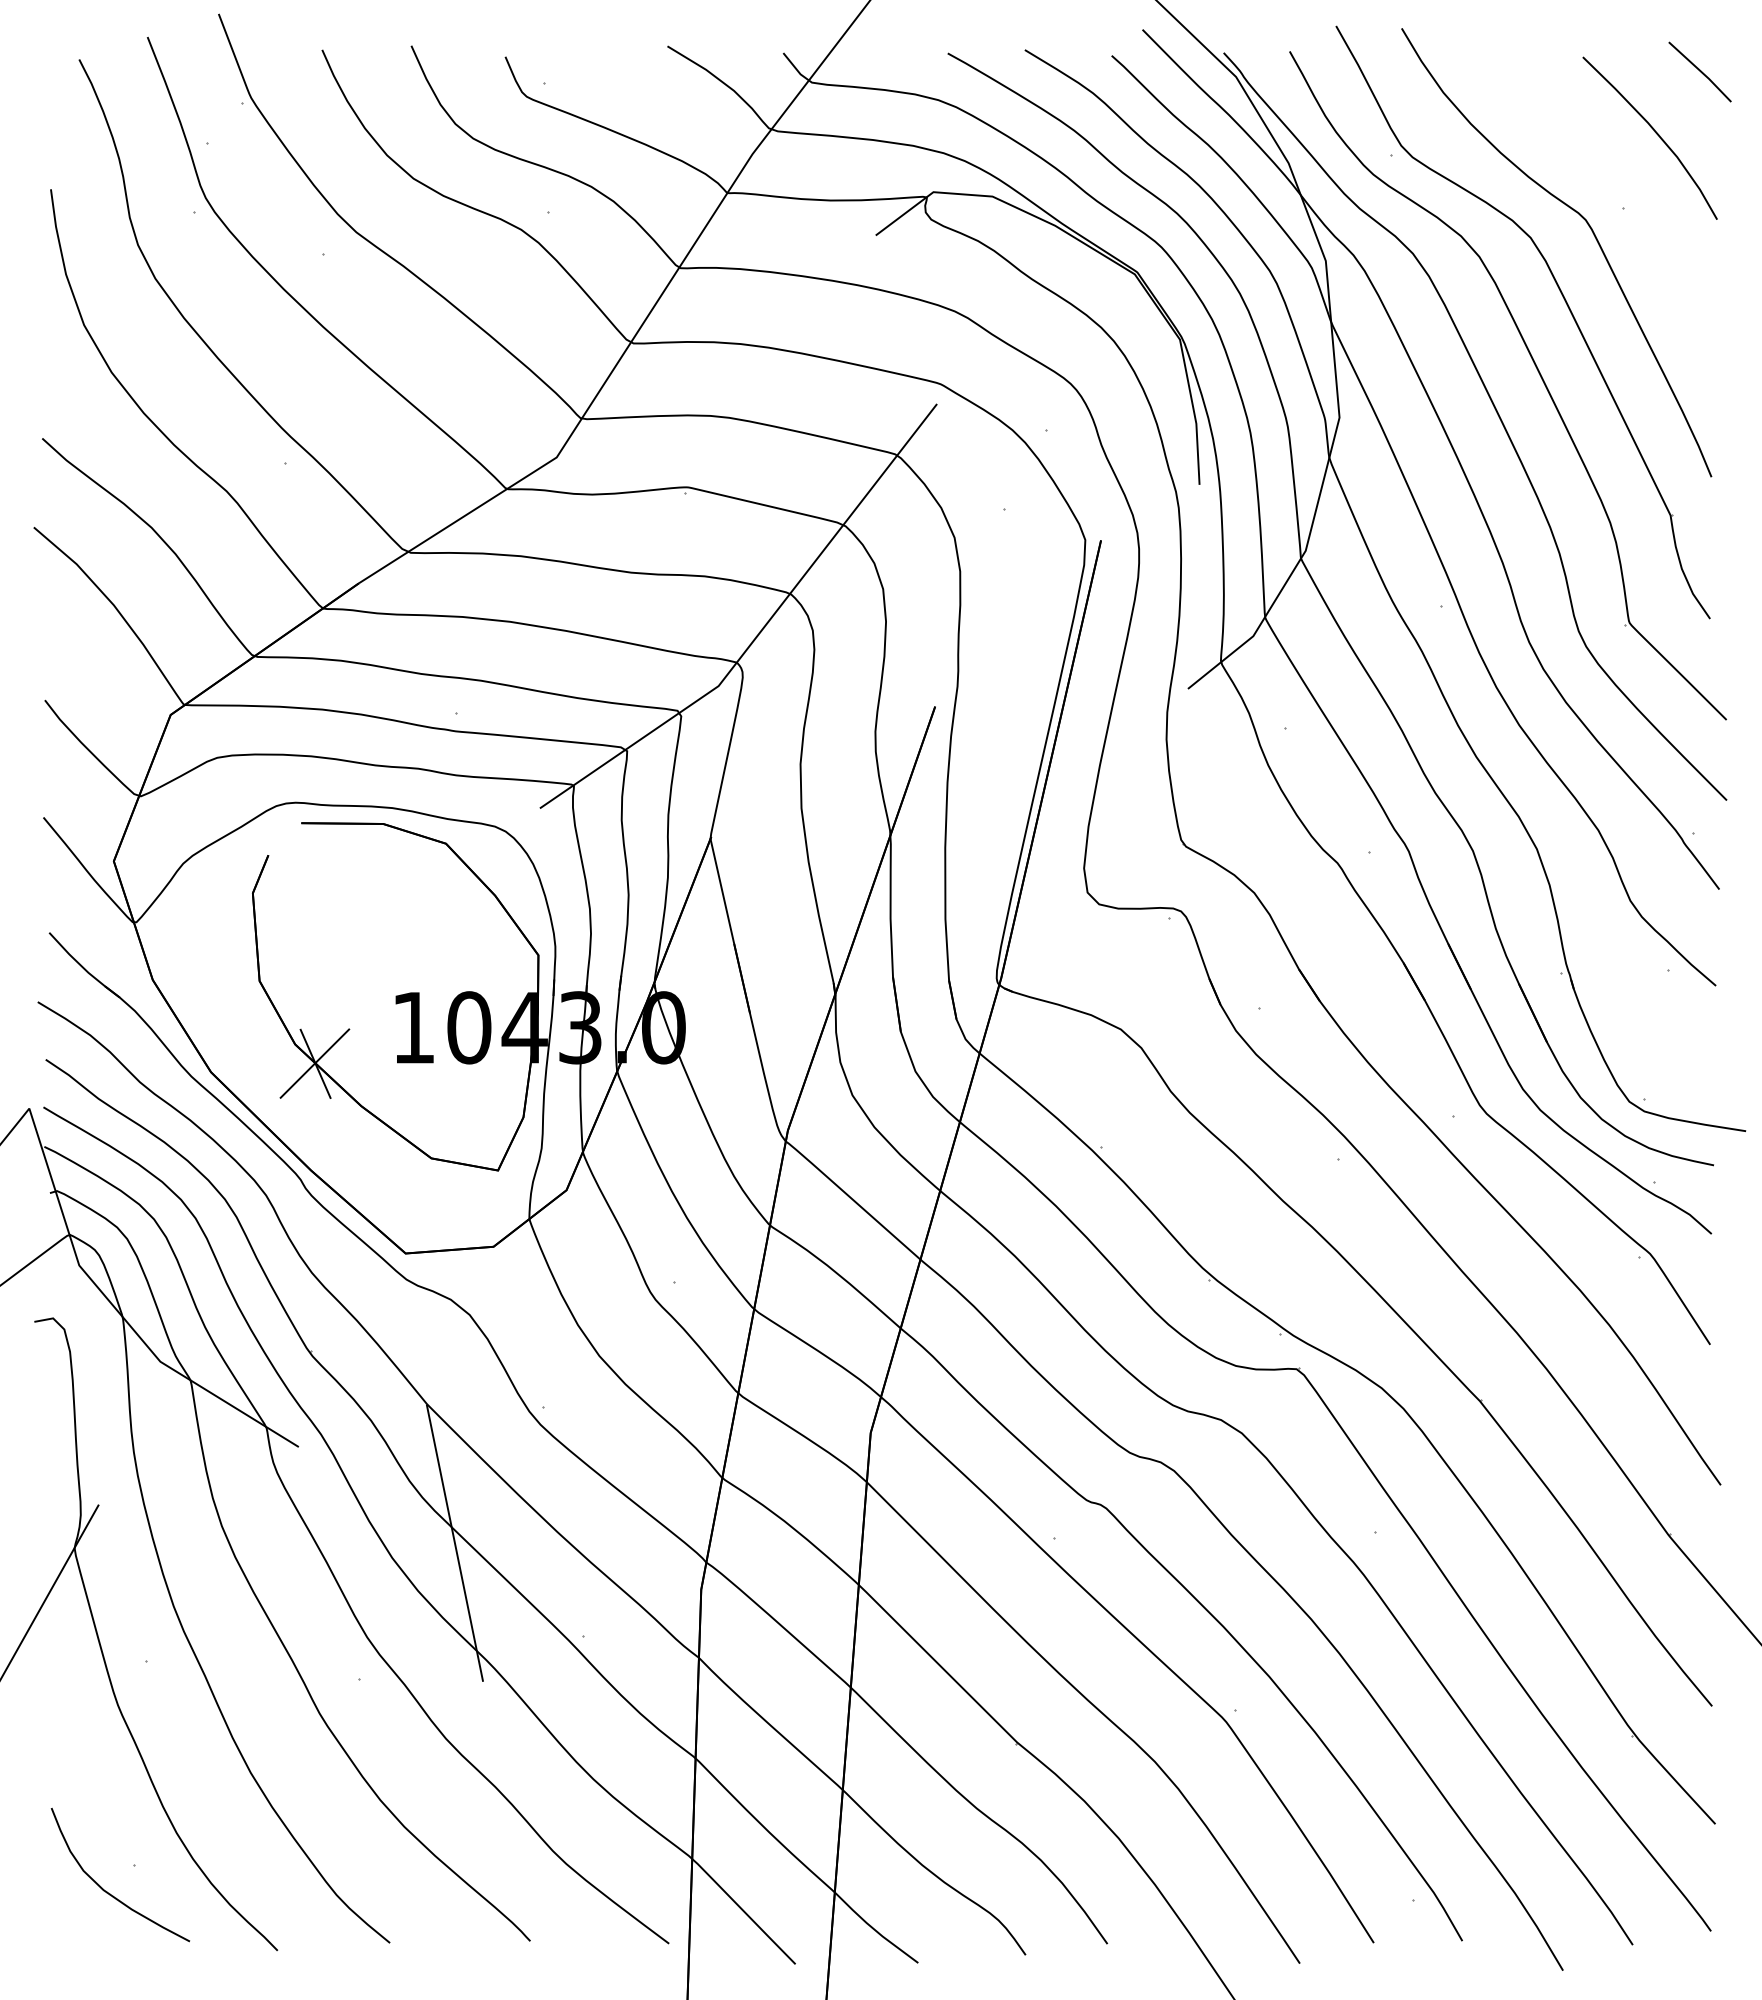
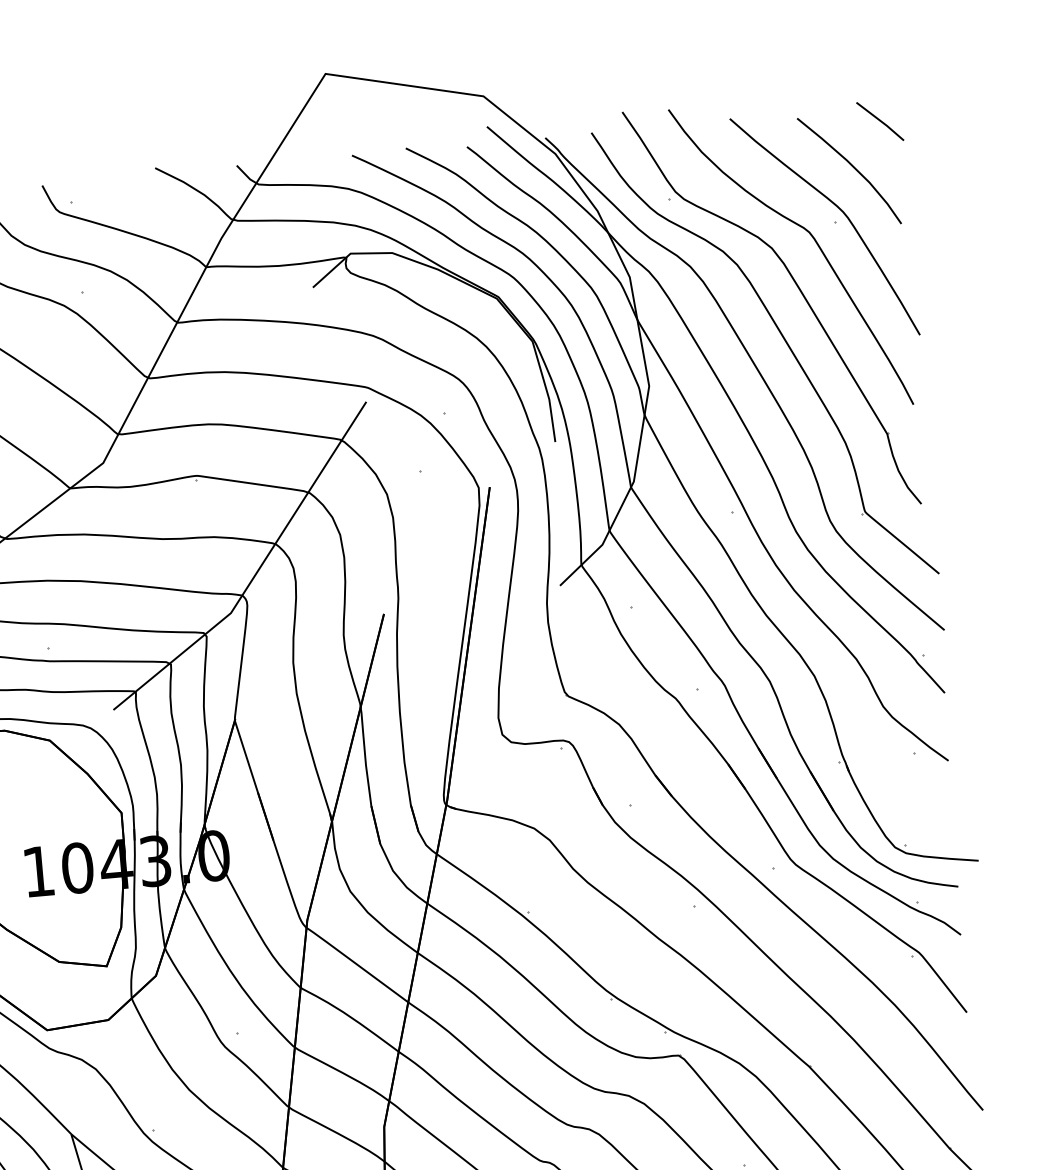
curve: (1634, 195) -> (841, 212), added

